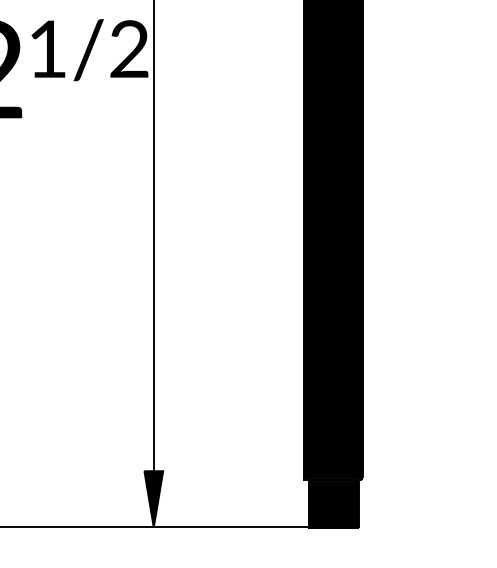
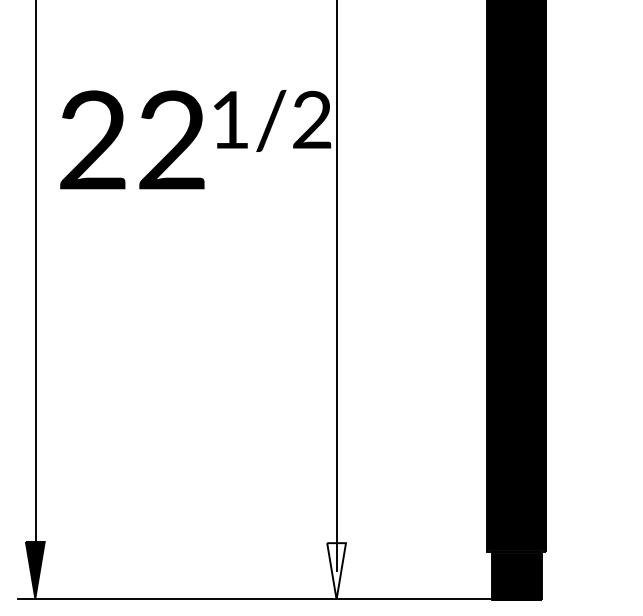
fill: (153, 499) -> (336, 571), removed

